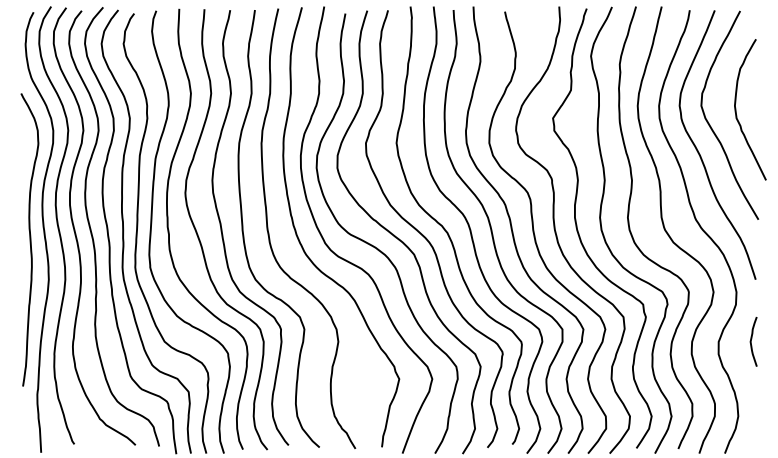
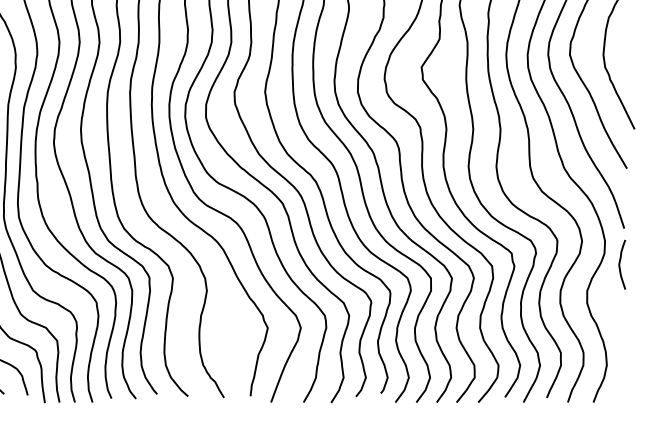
curve: (751, 341) -> (620, 264), moved

